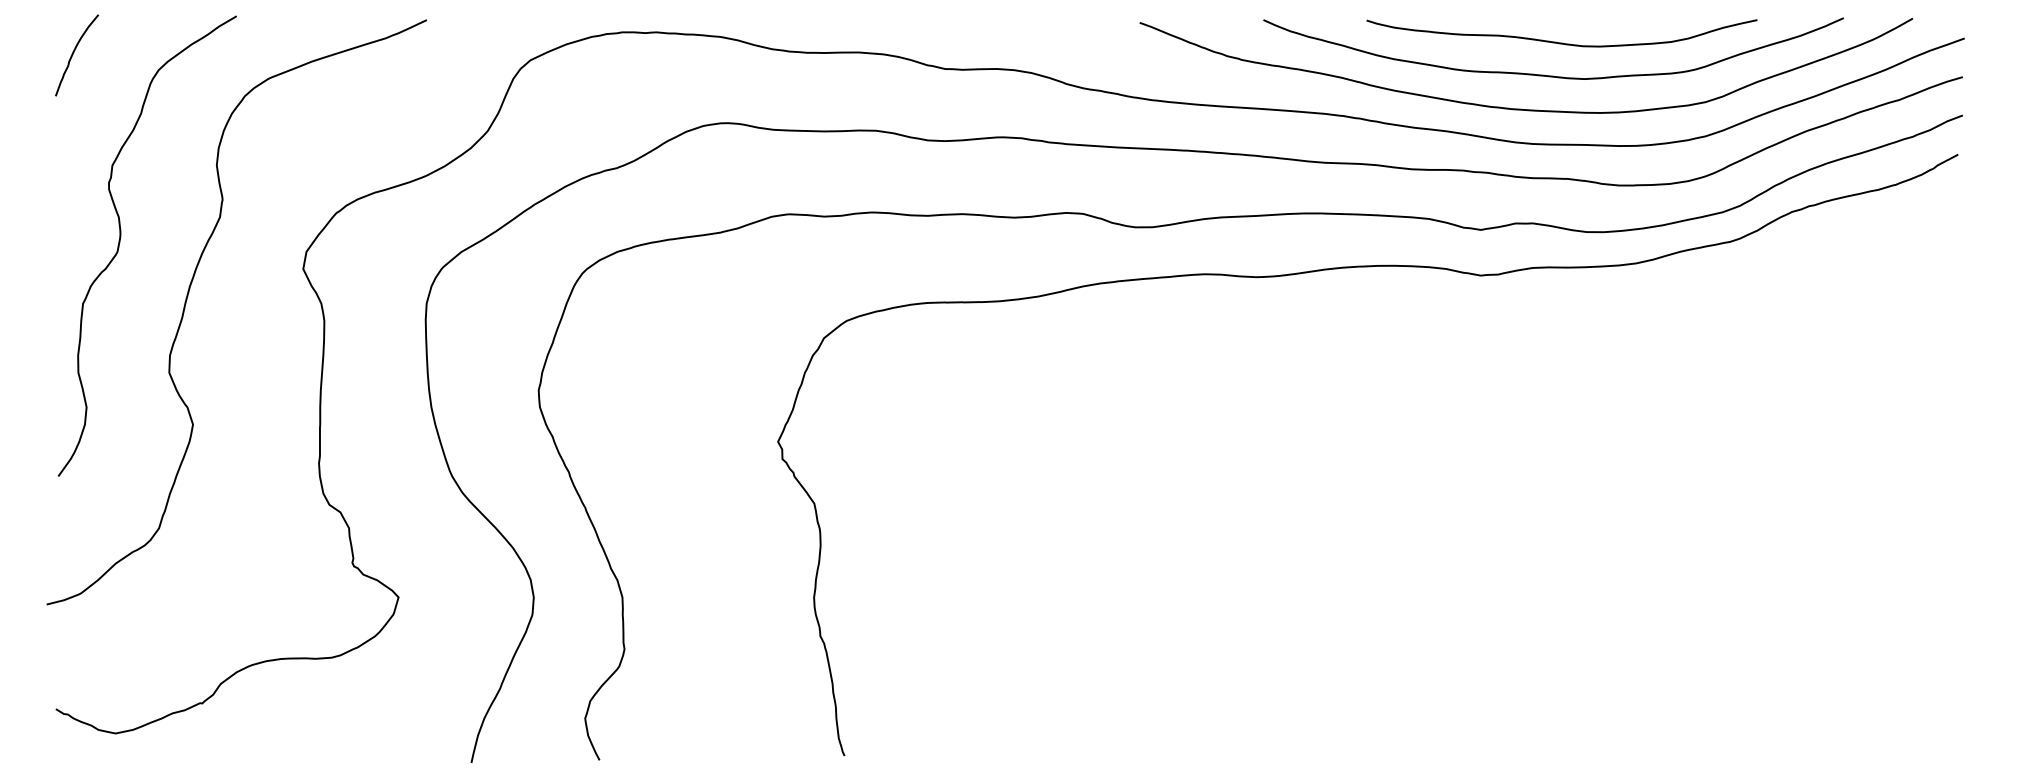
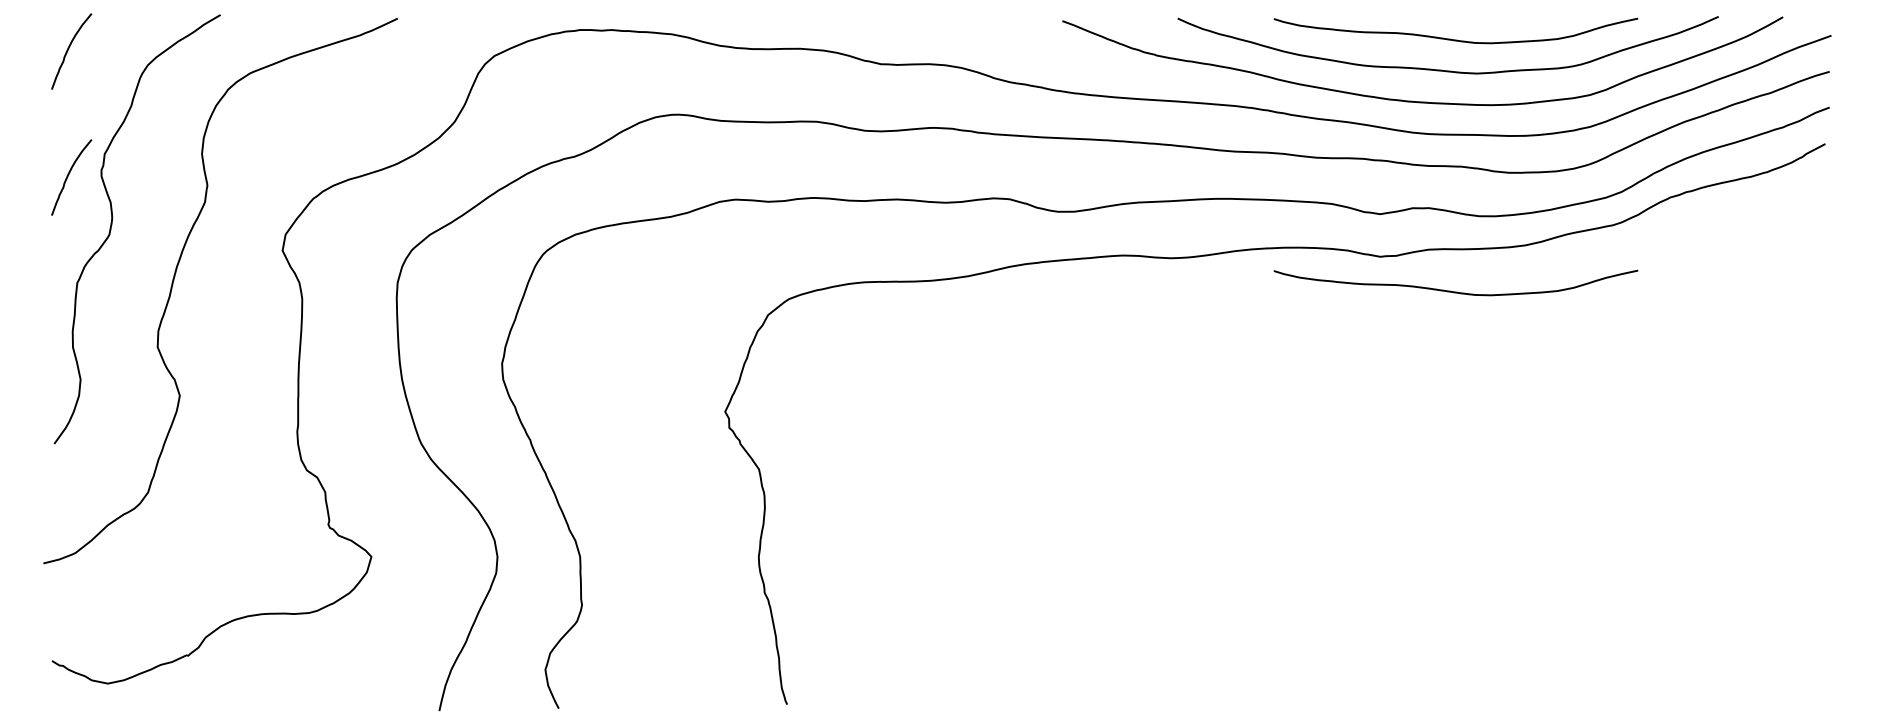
curve: (73, 190) -> (68, 177), added
curve: (1561, 312) -> (1455, 291), added

